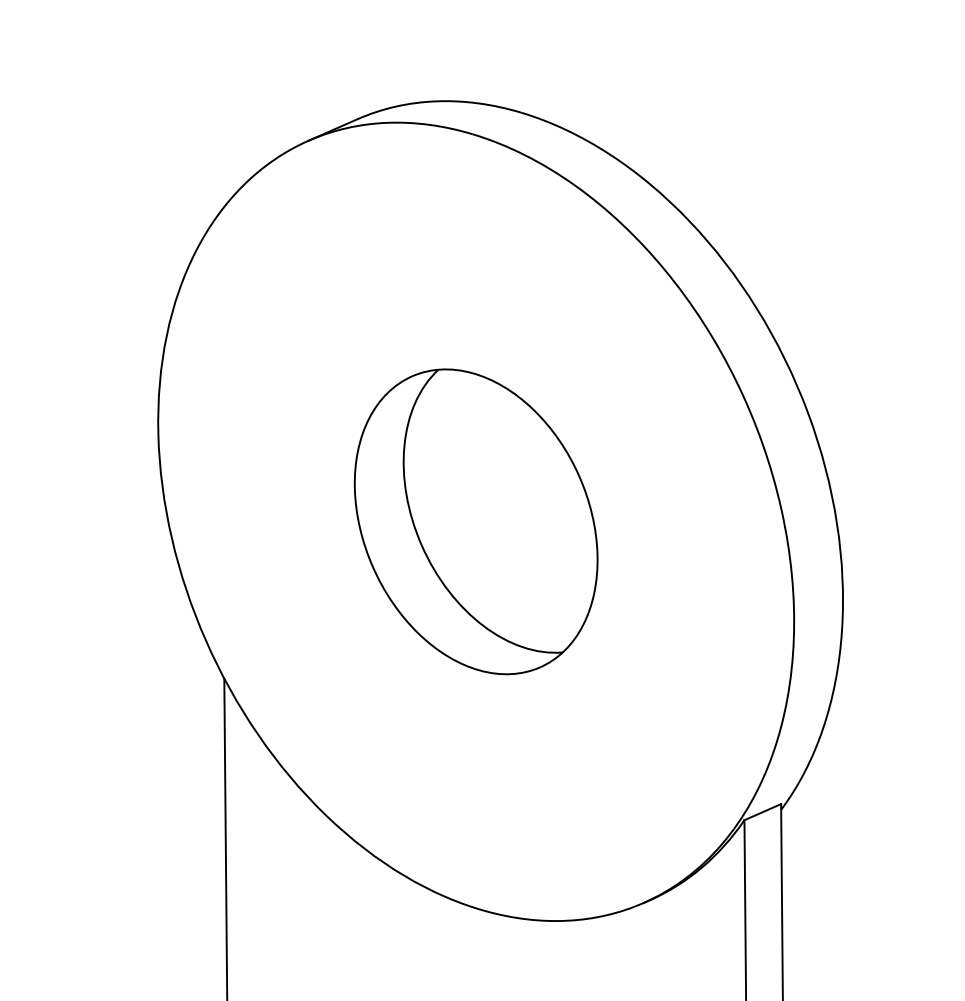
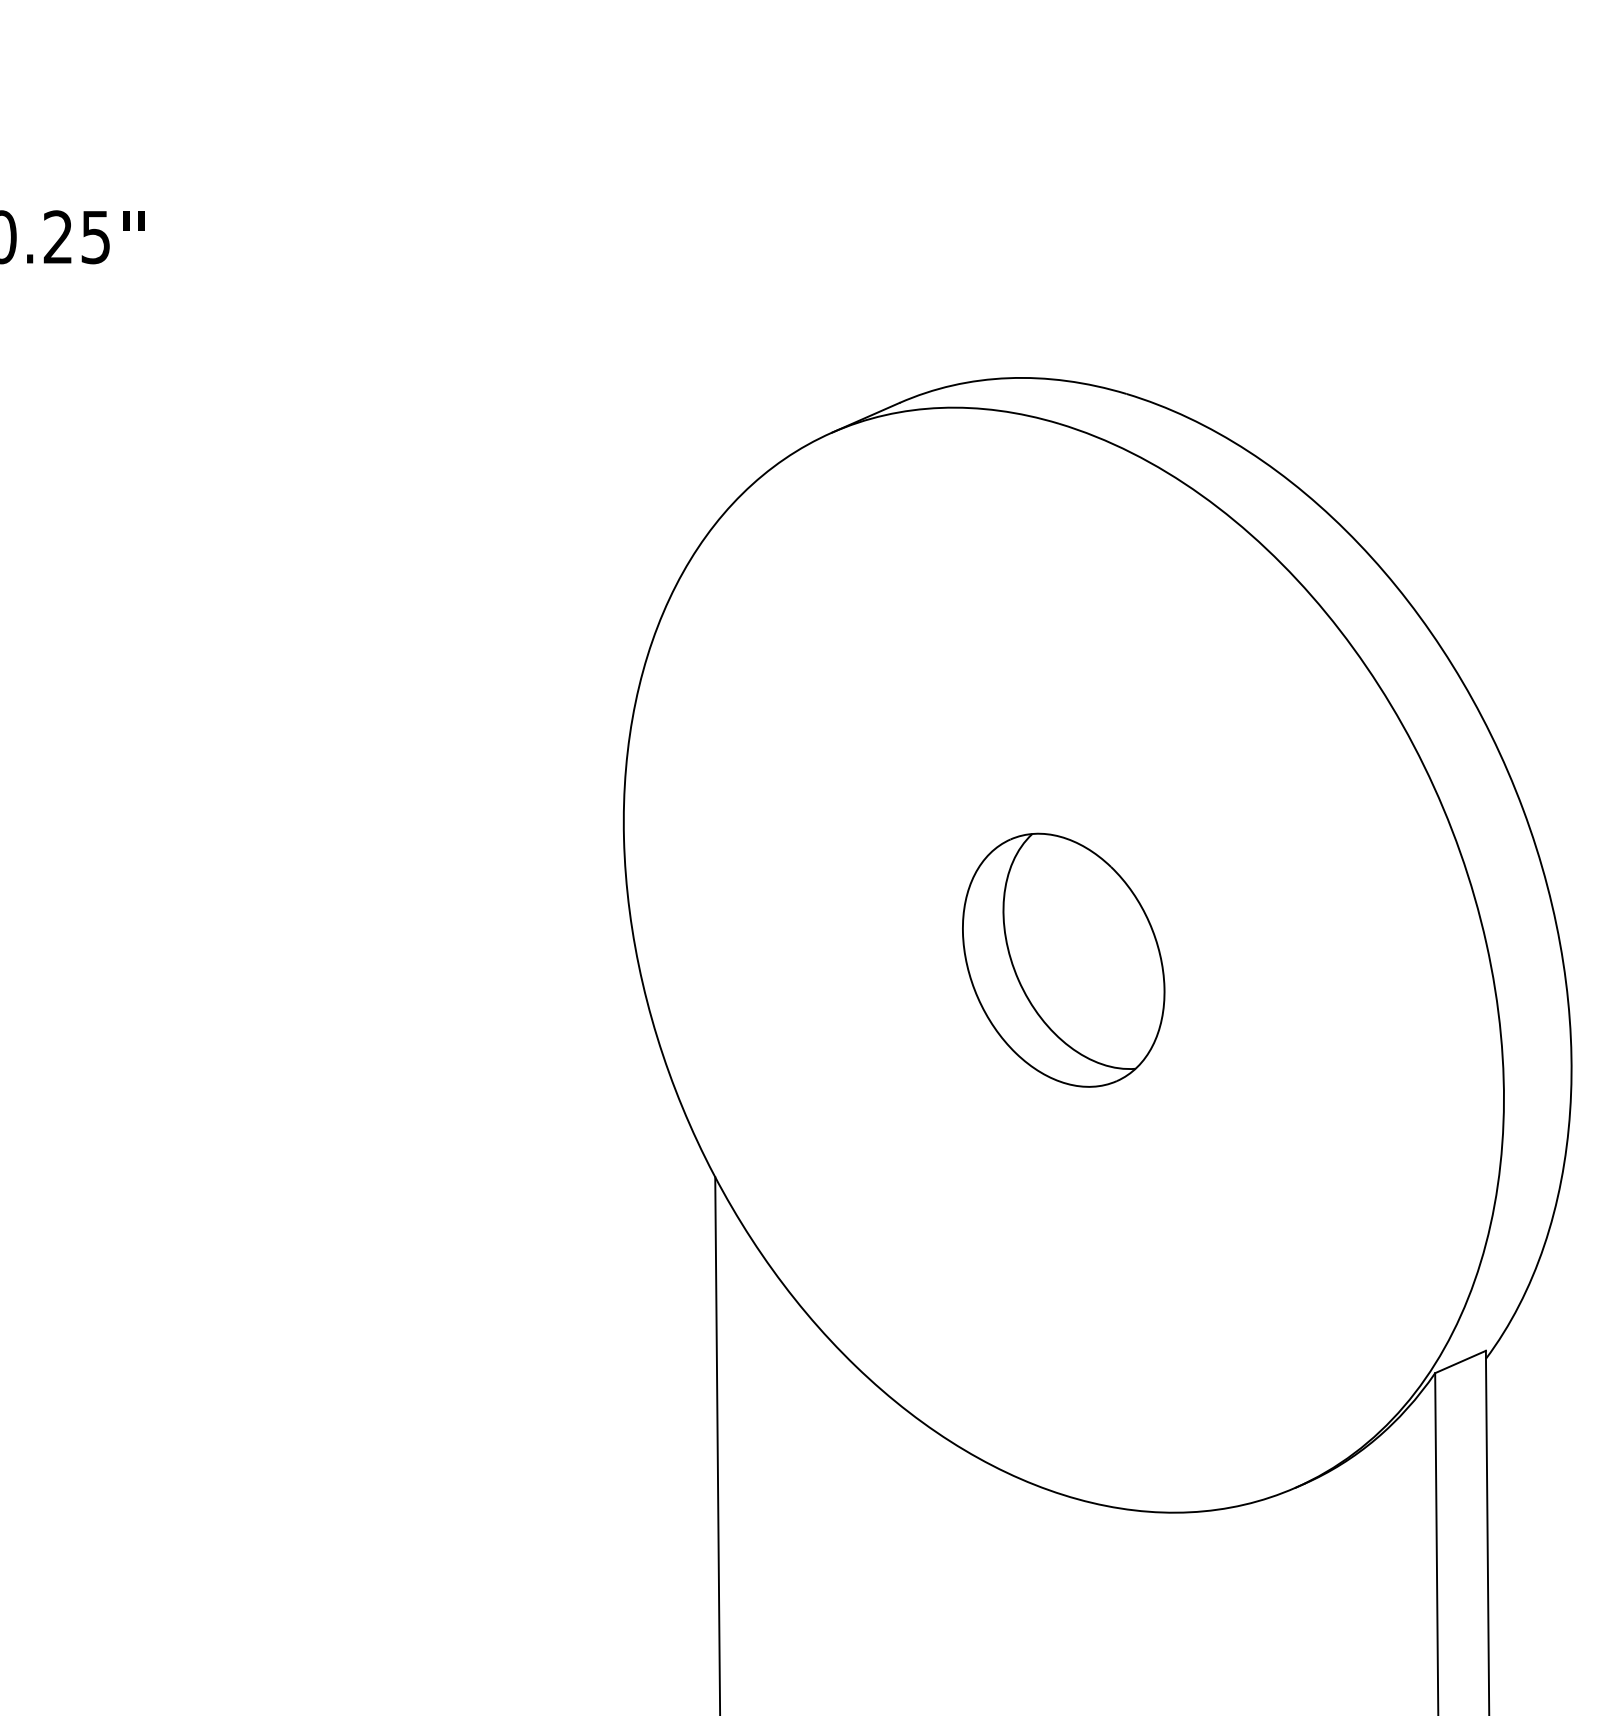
part: (475, 522) -> (1063, 960), size x0.6

